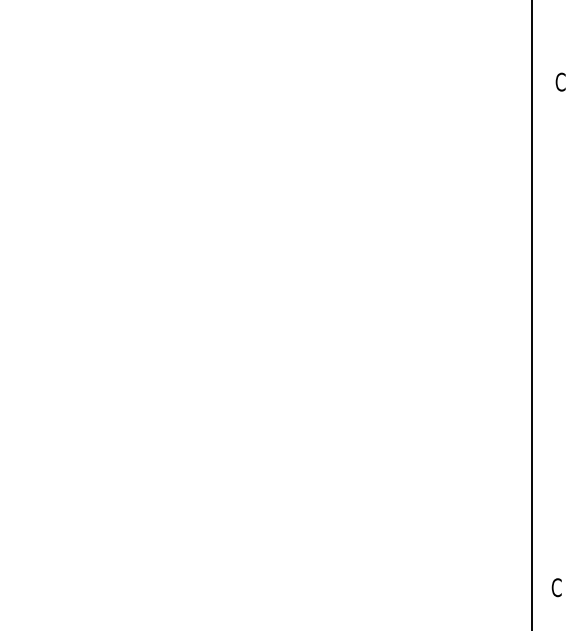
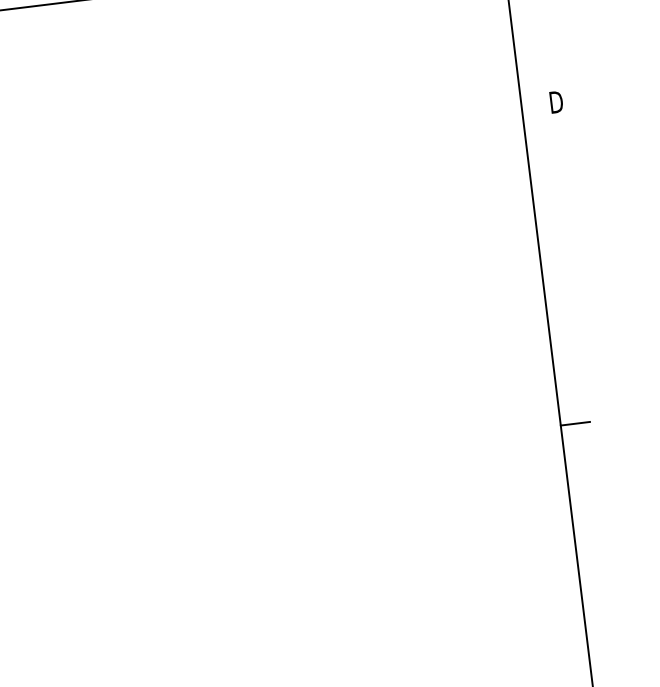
text: (560, 81) -> (555, 101), C -> D
line: (544, 349) -> (575, 423), added

